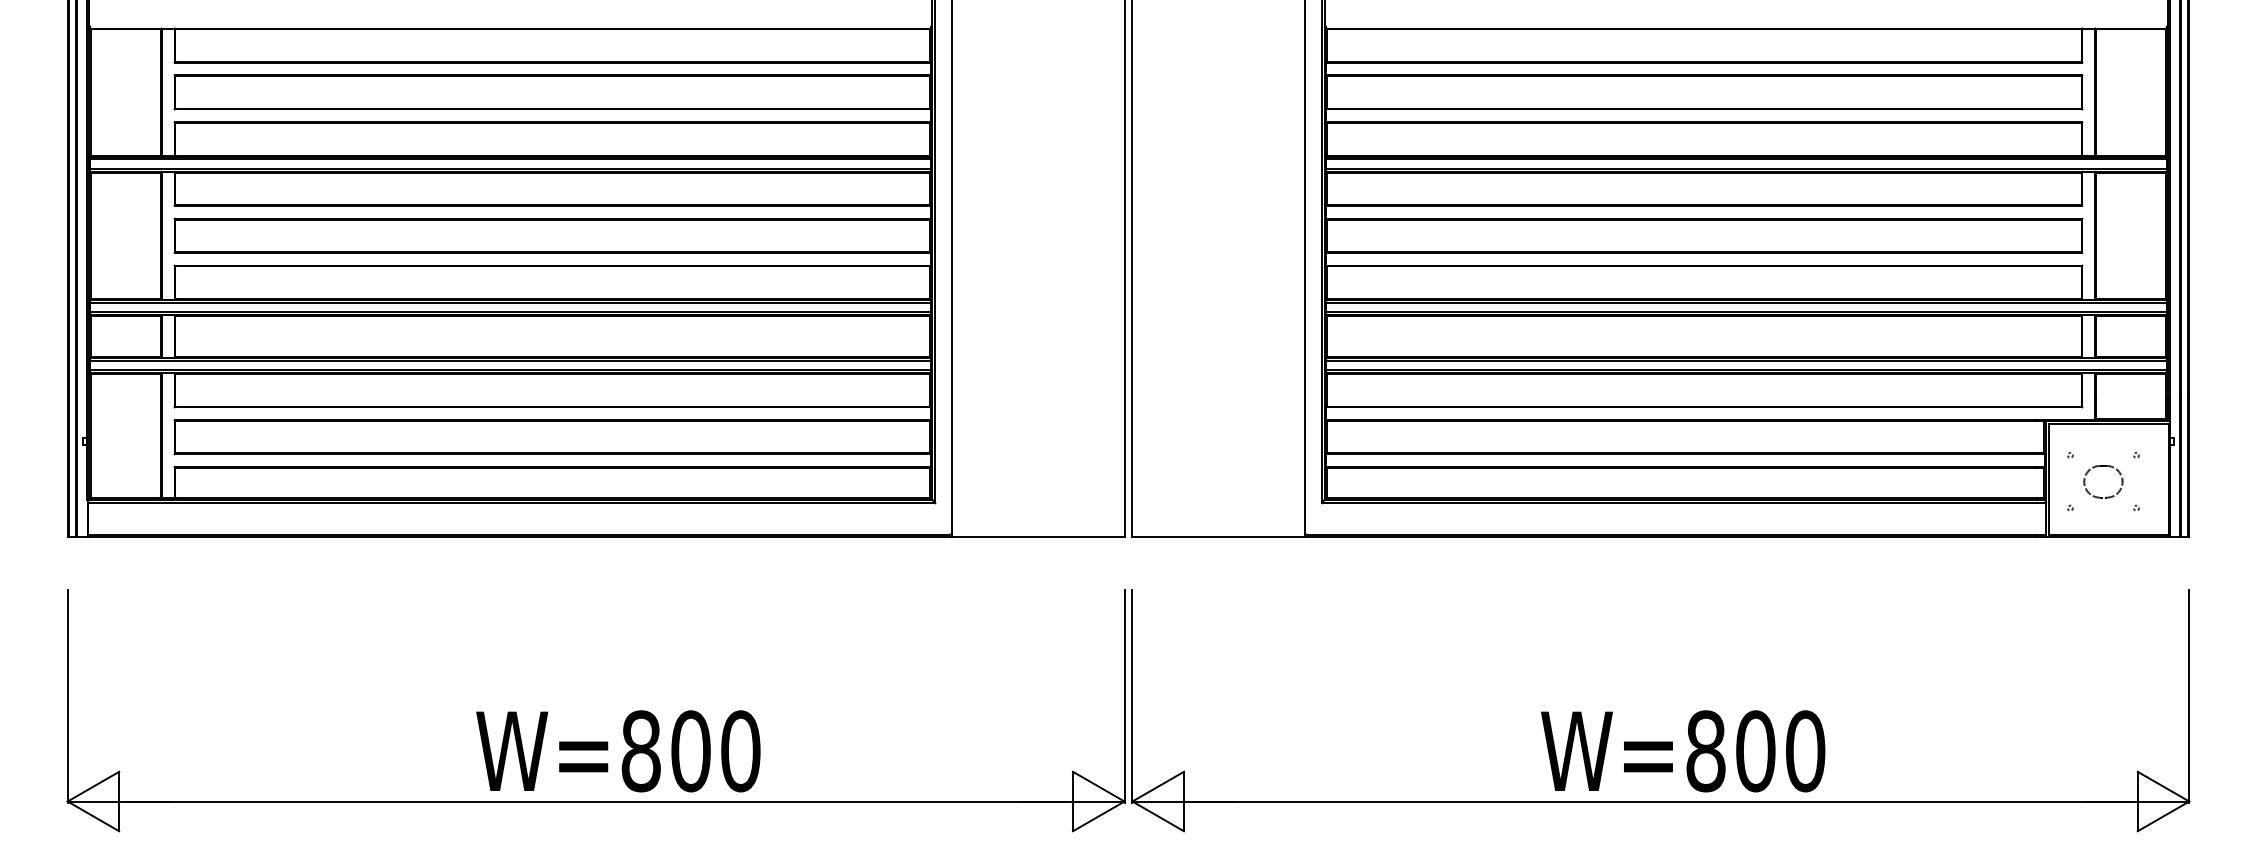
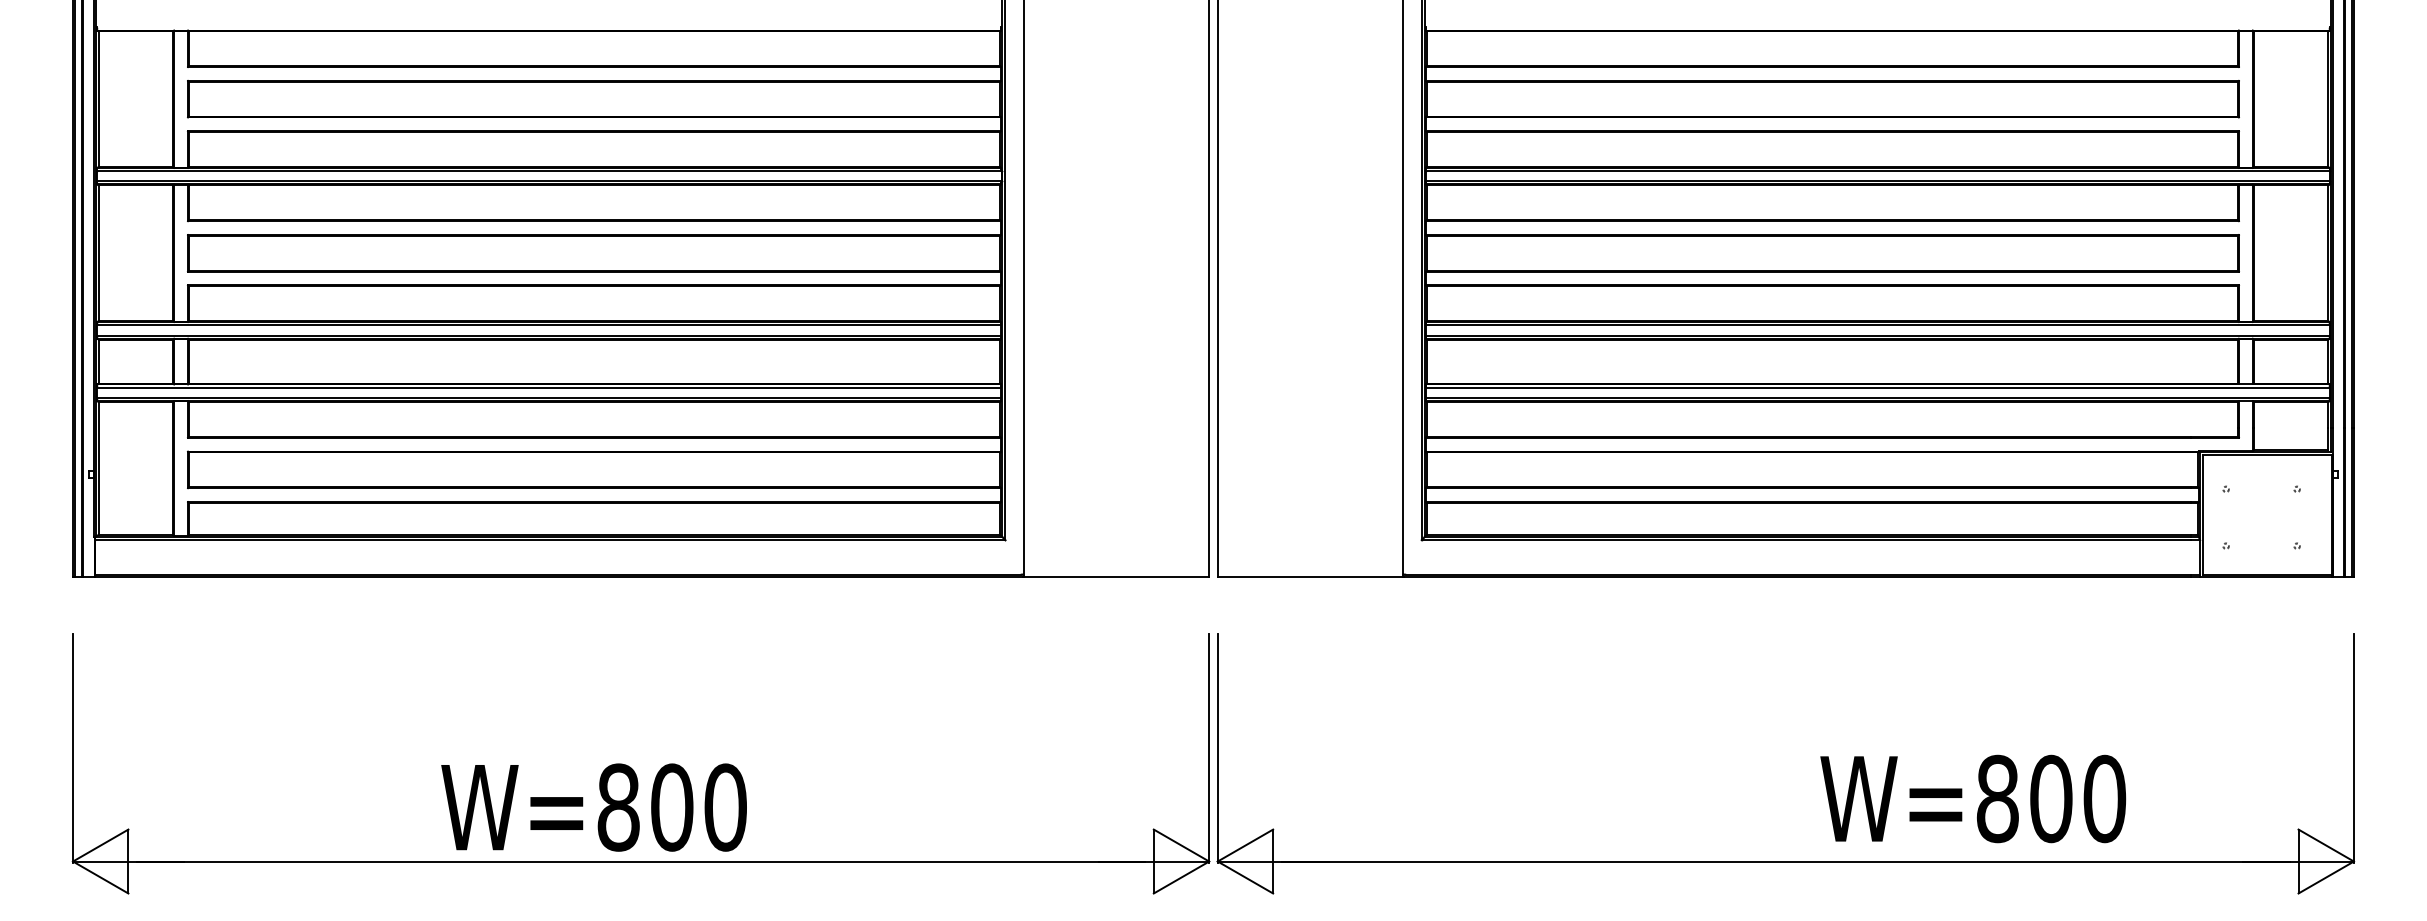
part: (2103, 466) -> (2261, 501), removed
text: (618, 751) -> (594, 807), moved
text: (1683, 751) -> (1973, 799), moved

